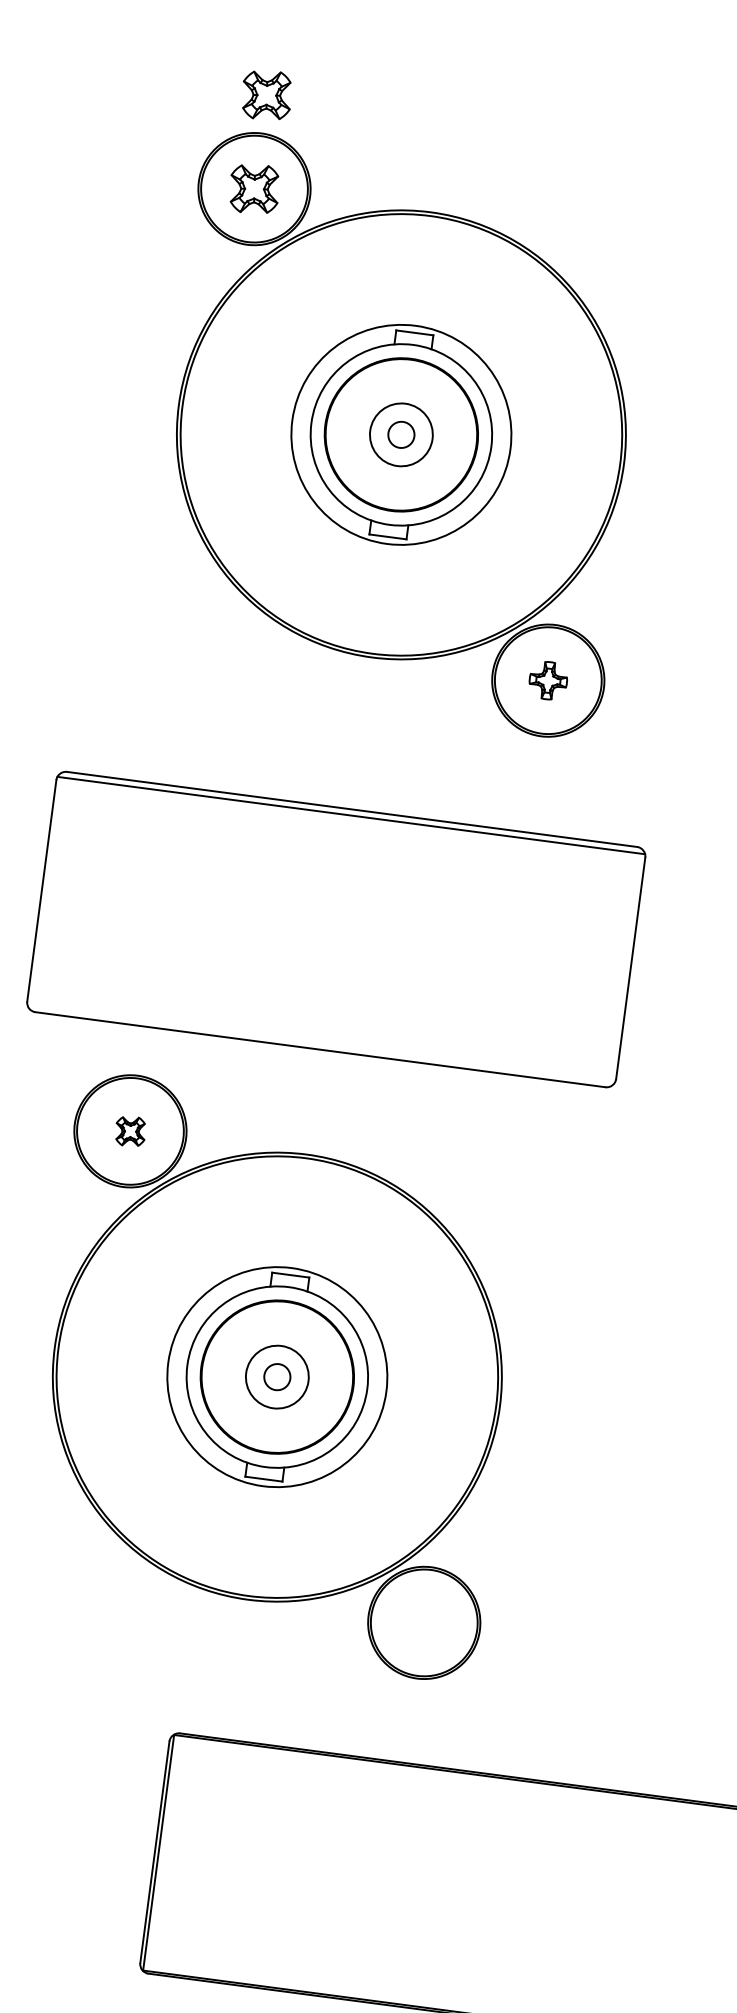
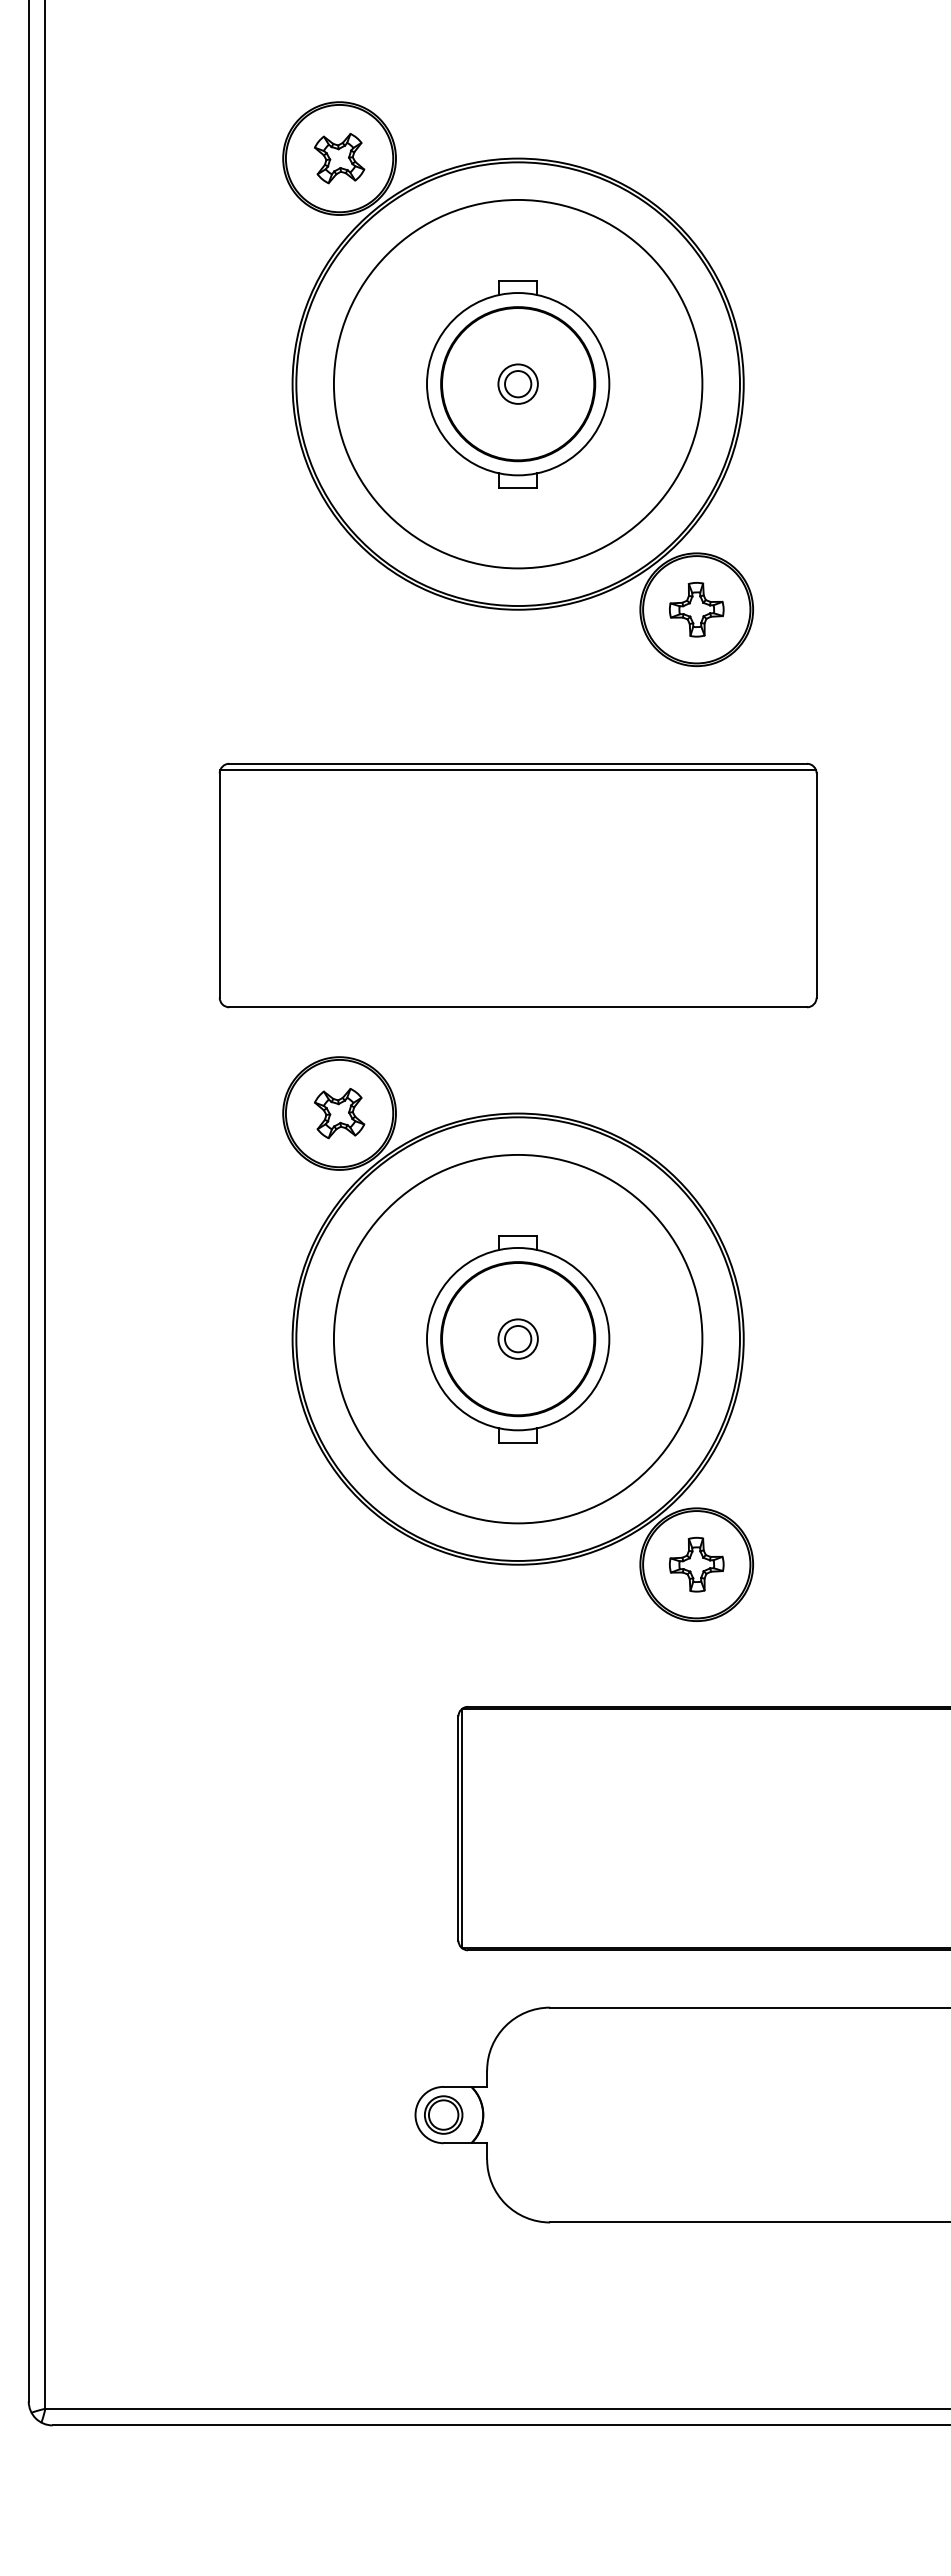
part: (266, 95) -> (339, 63), removed
circle: (400, 434) -> (517, 383), size x0.62
circle: (400, 434) -> (517, 383), size x1.67
part: (548, 680) -> (696, 609), size x1.43
part: (130, 1131) -> (339, 1113), size x1.67
circle: (276, 1376) -> (517, 1338), size x0.62
circle: (276, 1376) -> (517, 1338), size x1.67
part: (424, 1622) -> (696, 1564), added

